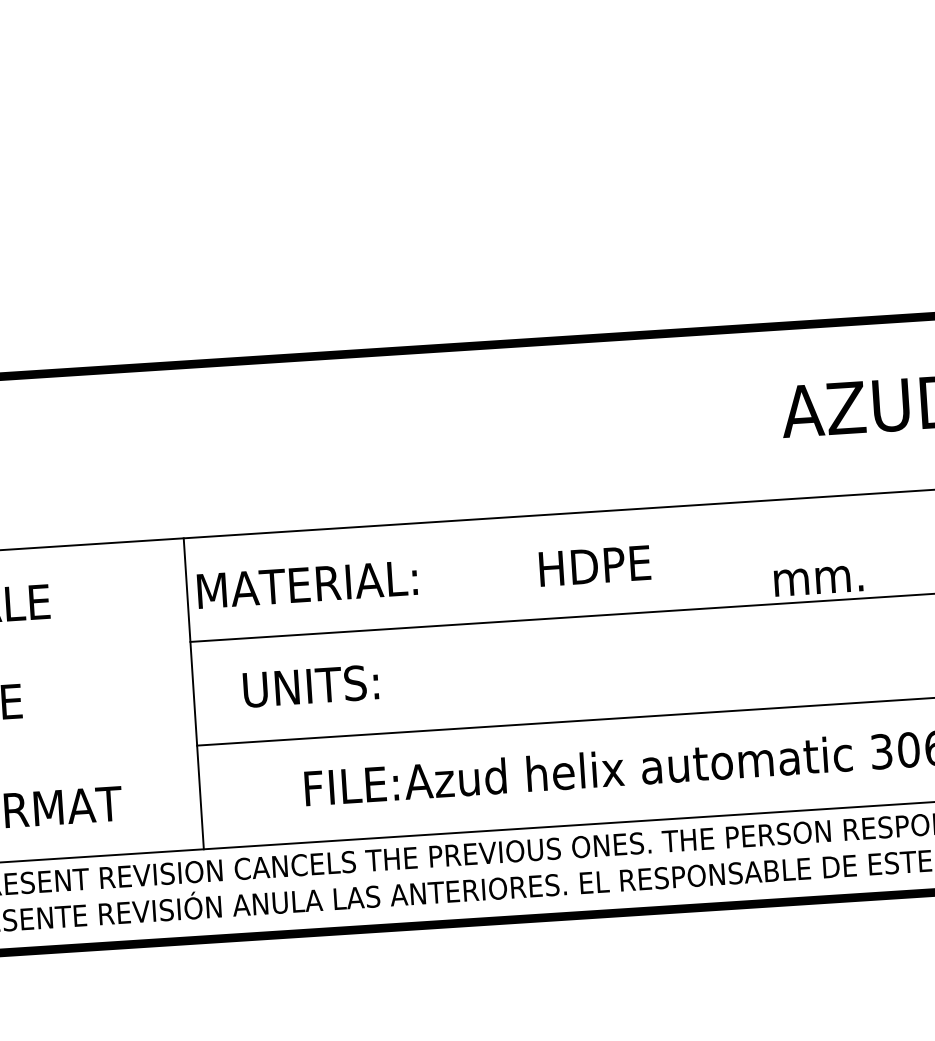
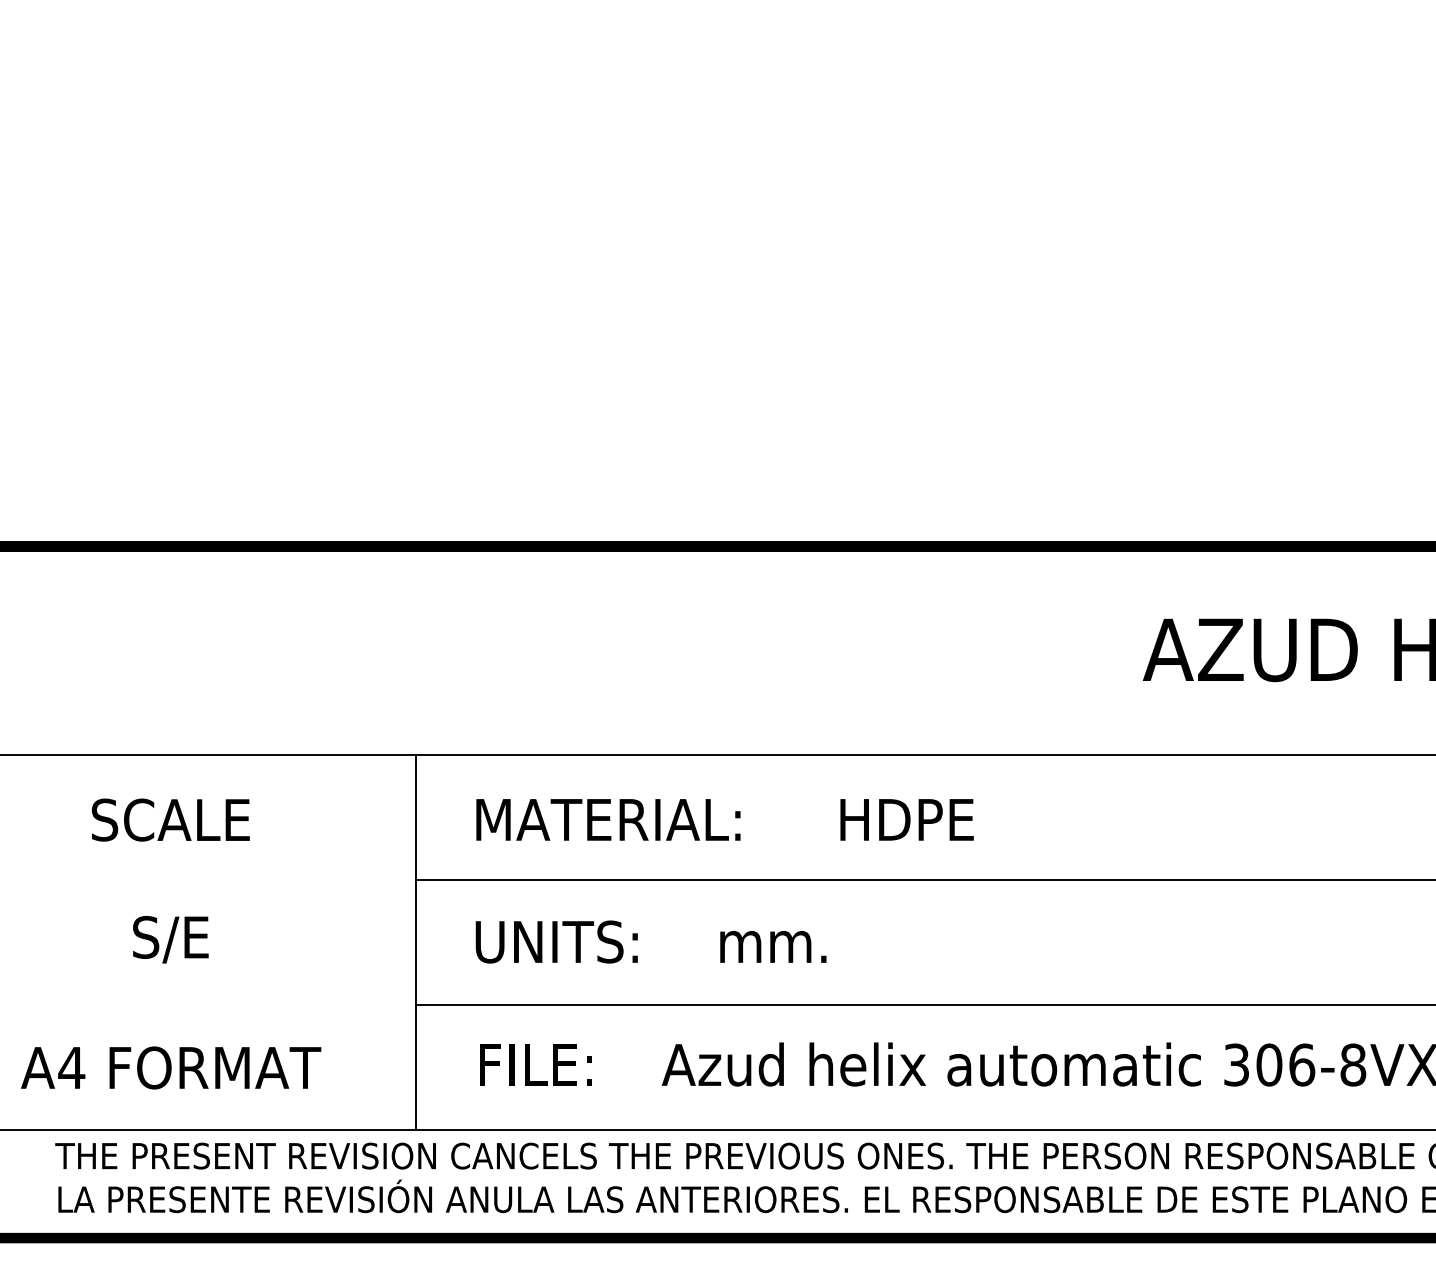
text: (818, 580) -> (773, 946), moved
text: (307, 584) -> (608, 819), moved
text: (351, 785) -> (535, 1064), moved

